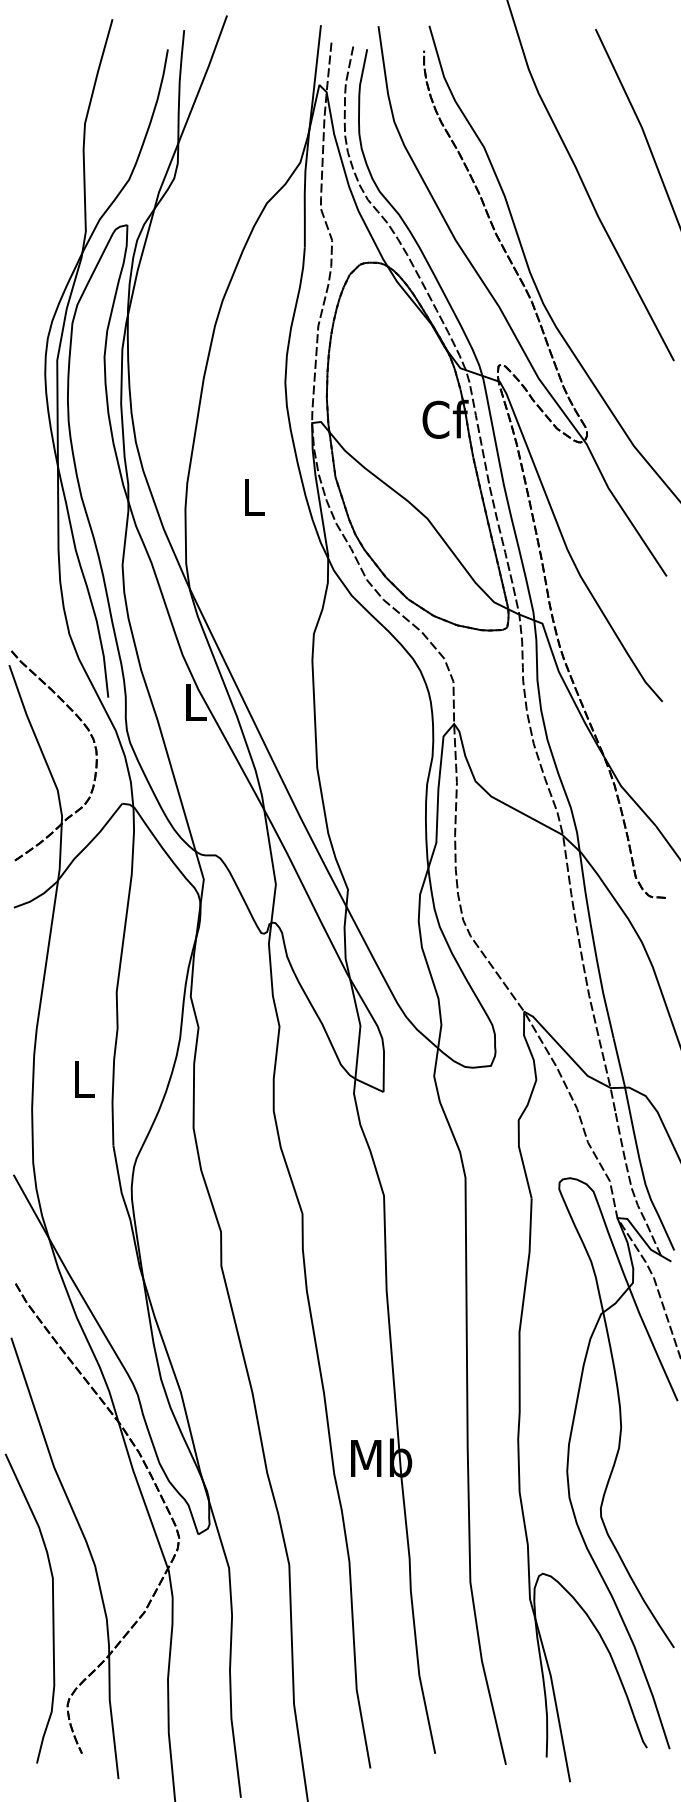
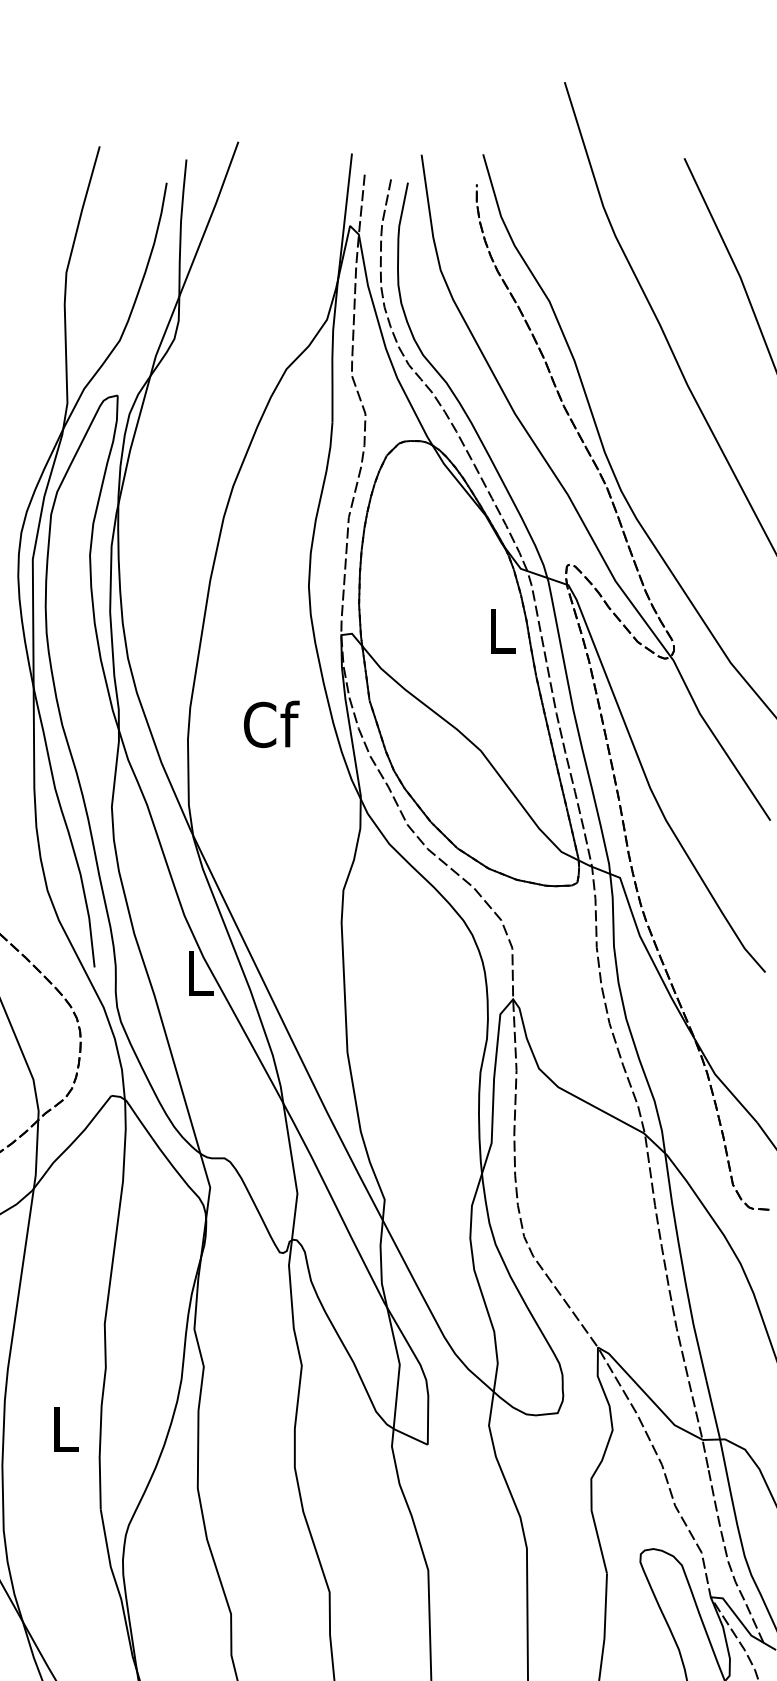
text: (445, 418) -> (502, 629), Cf -> L
text: (254, 496) -> (271, 723), L -> Cf

